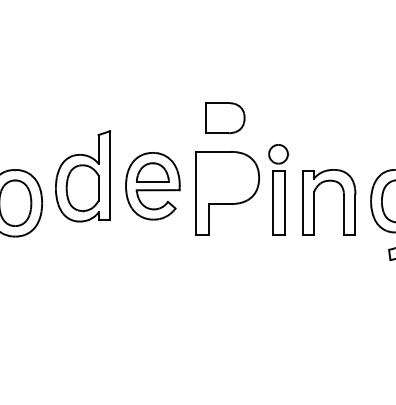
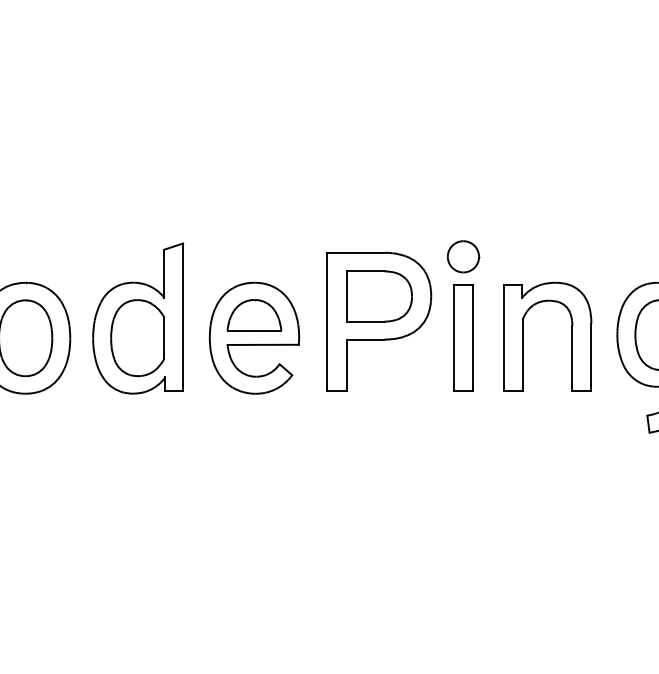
part: (225, 118) -> (380, 297), moved
part: (82, 176) -> (137, 318), moved
part: (152, 186) -> (253, 338), moved

